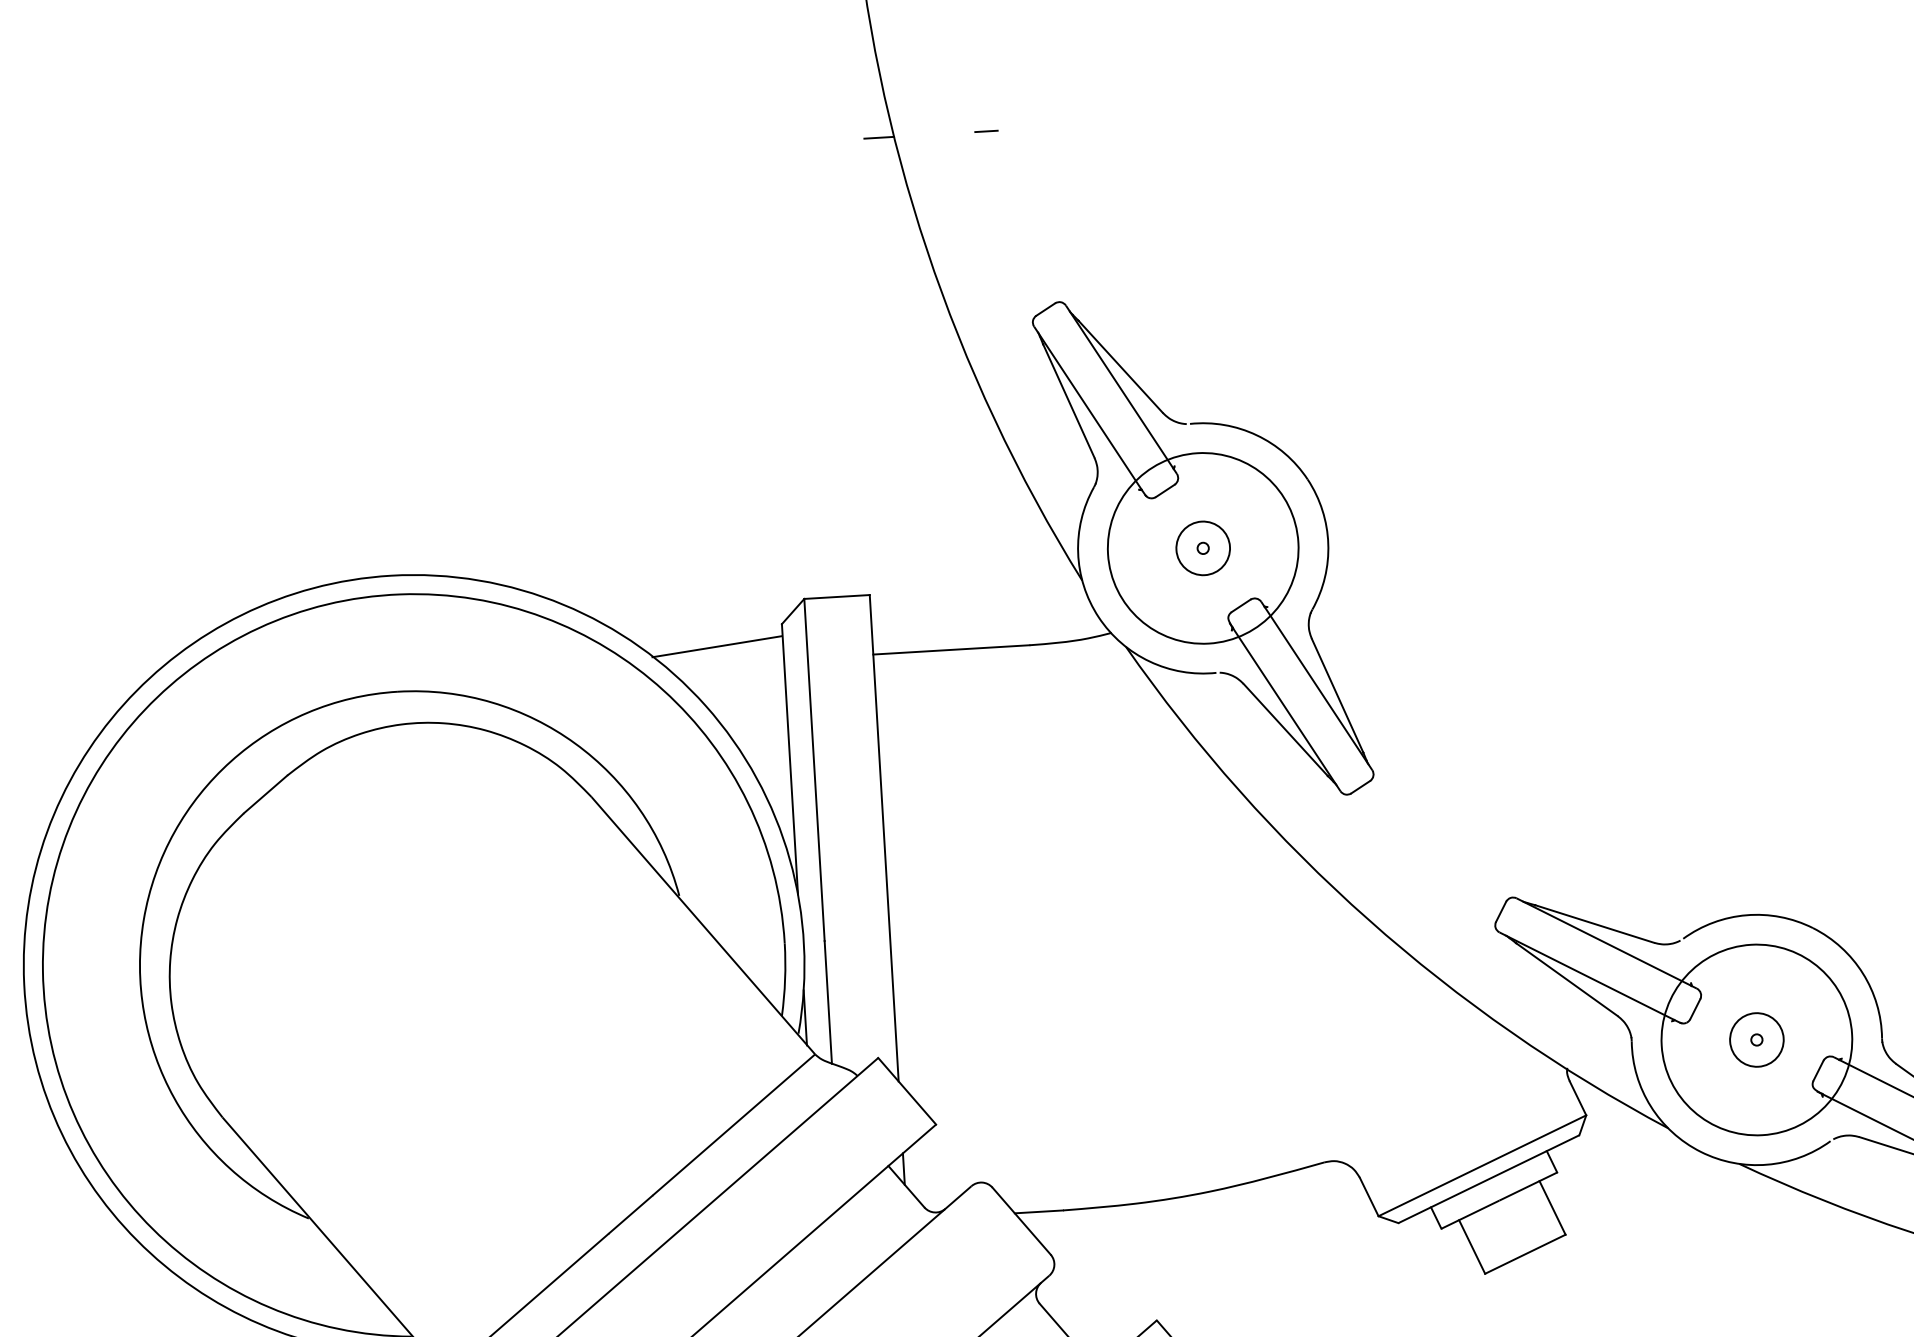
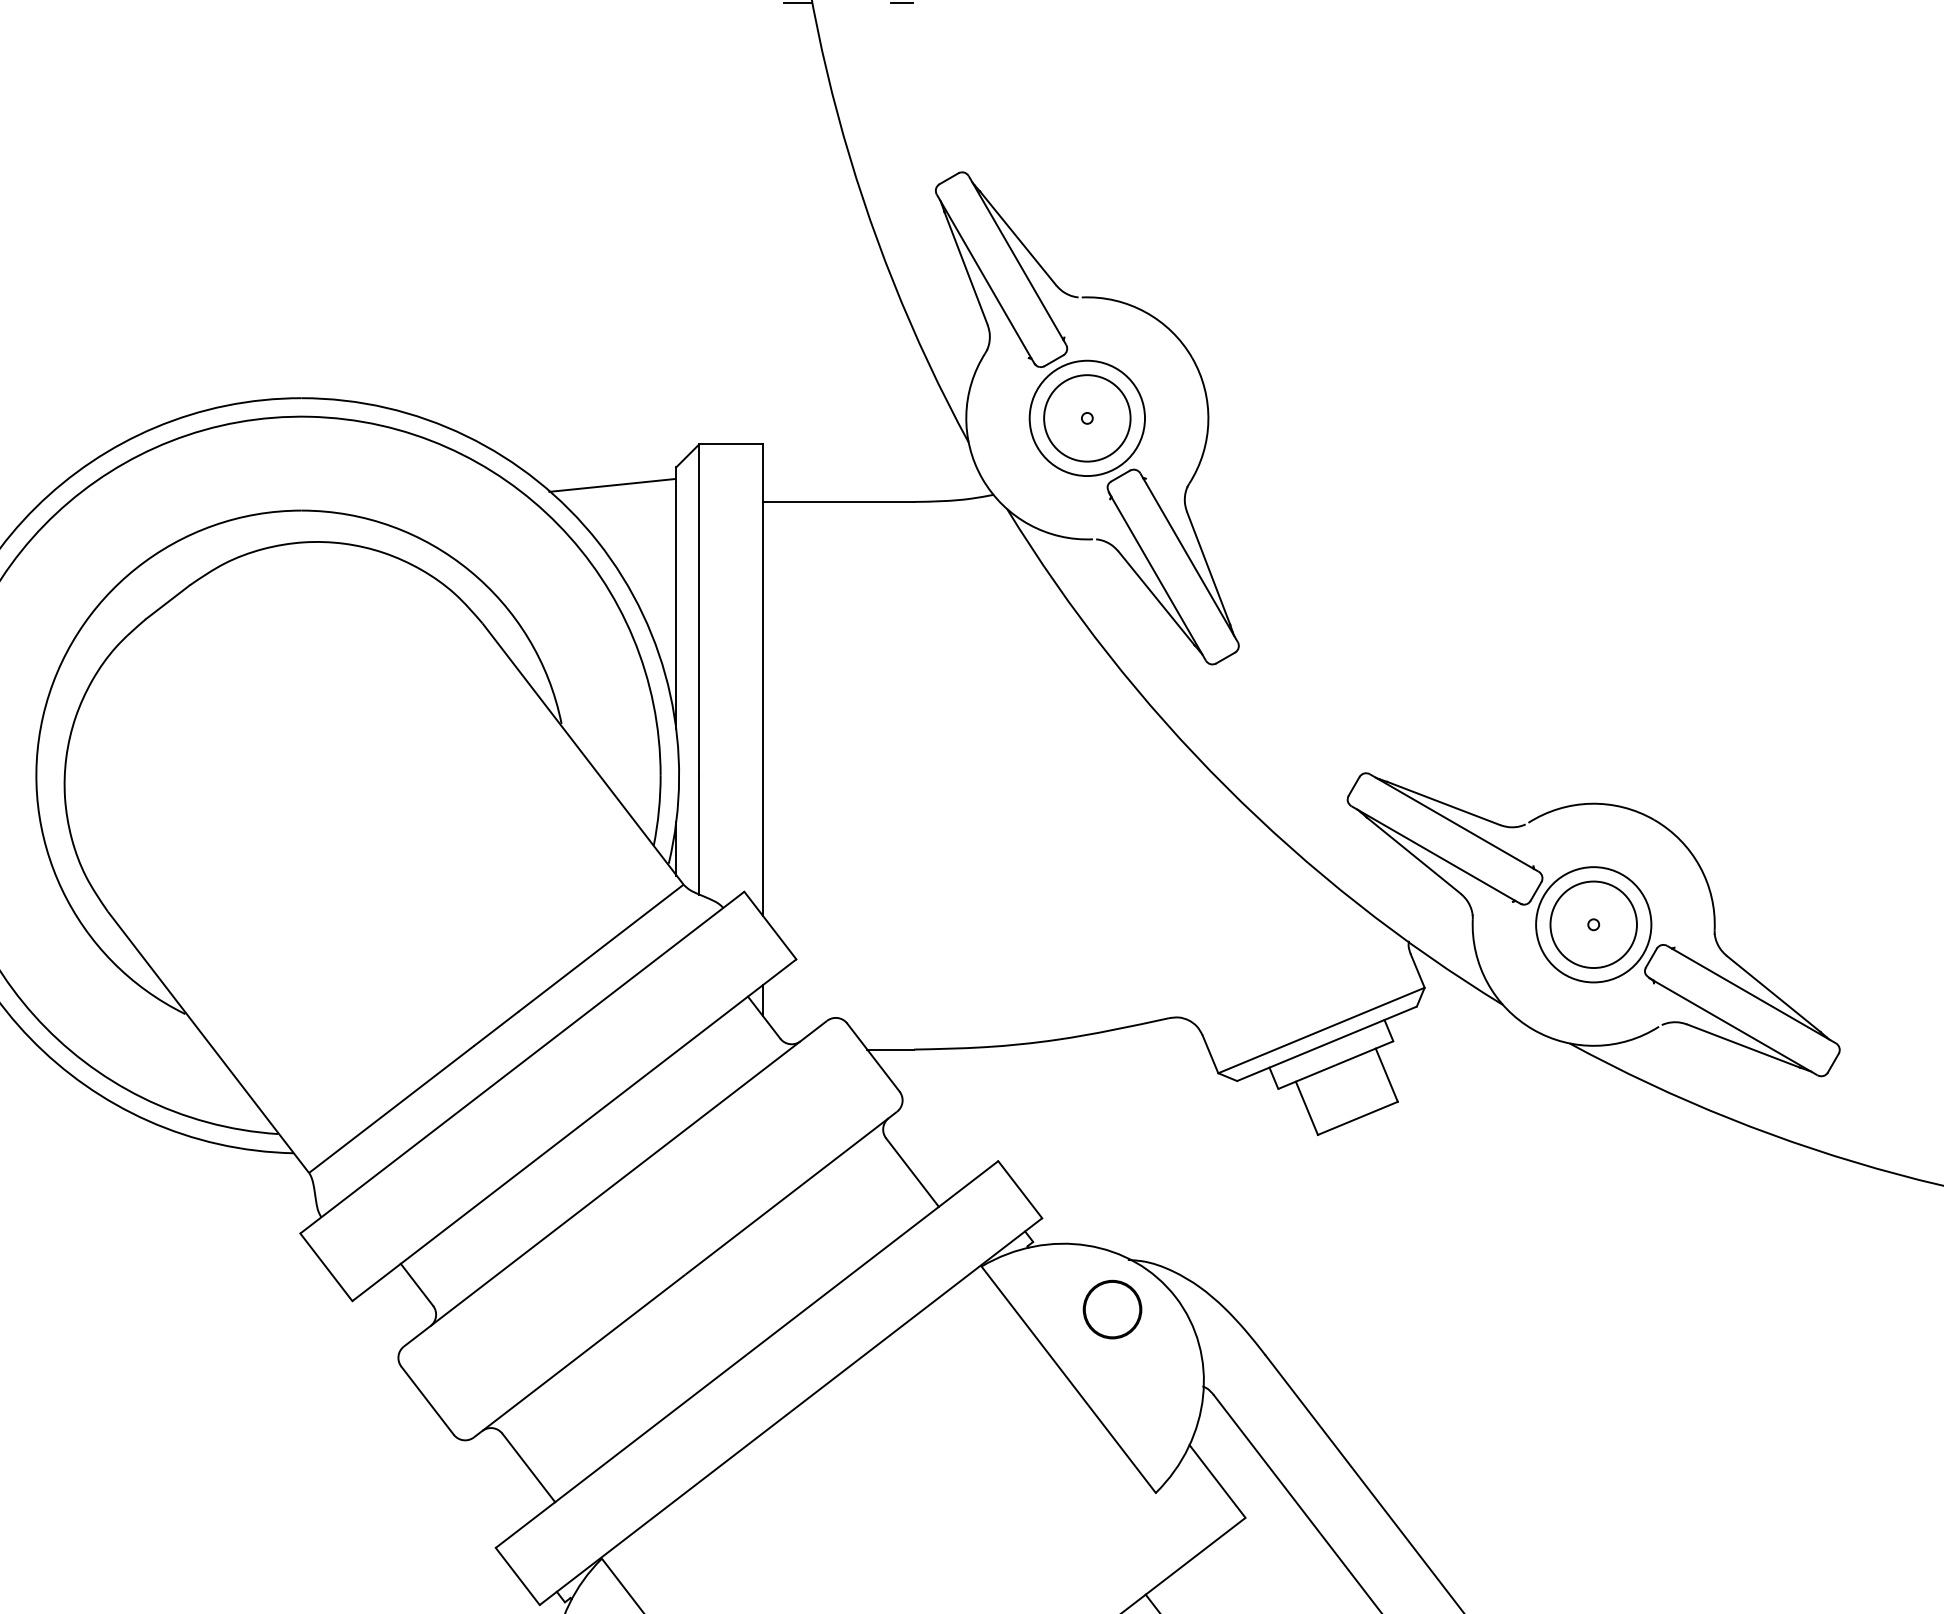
circle: (1202, 548) -> (1086, 418), size x0.62
circle: (1203, 548) -> (1087, 418), size x1.67
circle: (1756, 1039) -> (1593, 924), size x0.62
circle: (1756, 1039) -> (1593, 924), size x1.67

